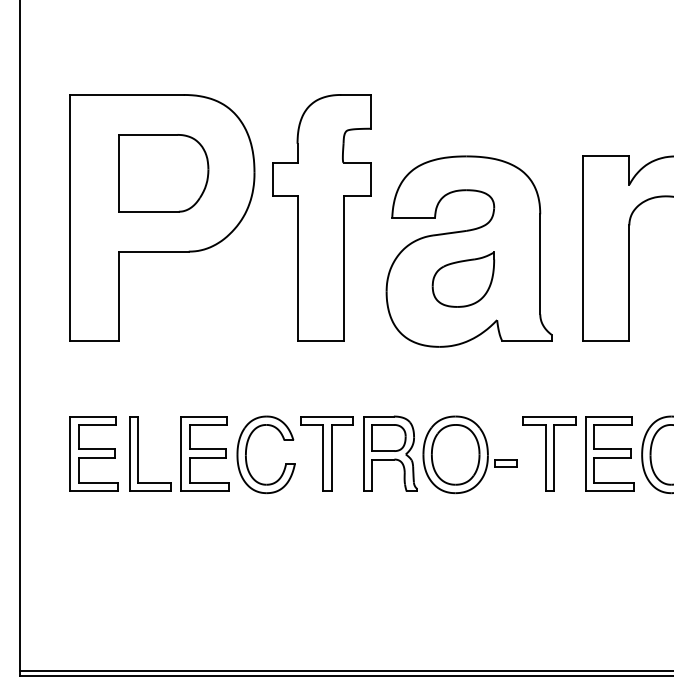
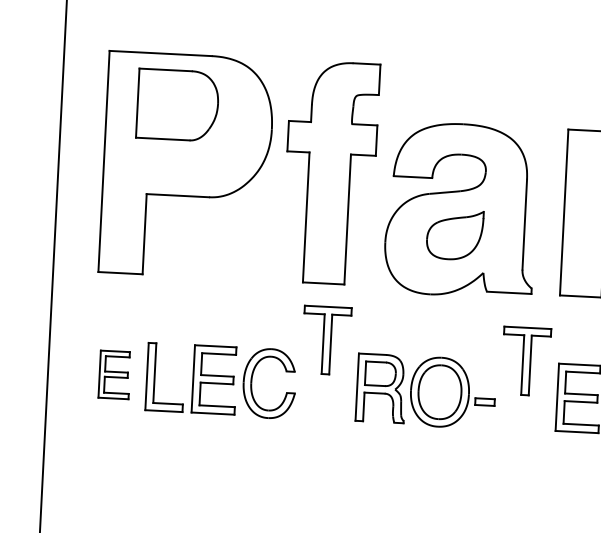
part: (163, 173) -> (177, 105), moved
part: (93, 453) -> (114, 374), size x0.7
part: (326, 453) -> (326, 340), moved
part: (549, 453) -> (526, 361), moved

